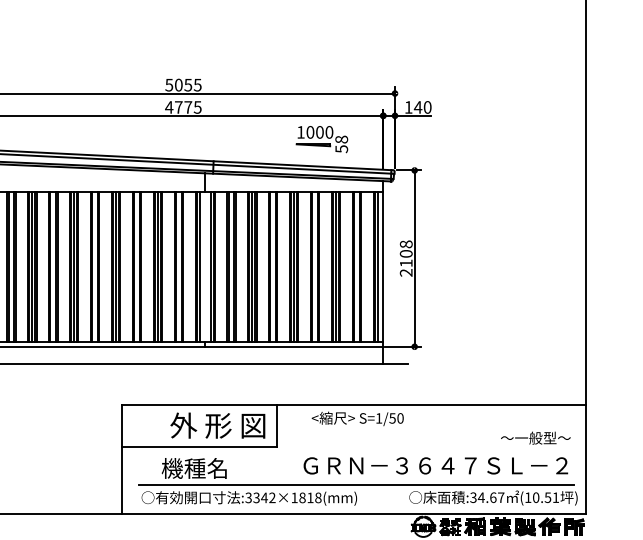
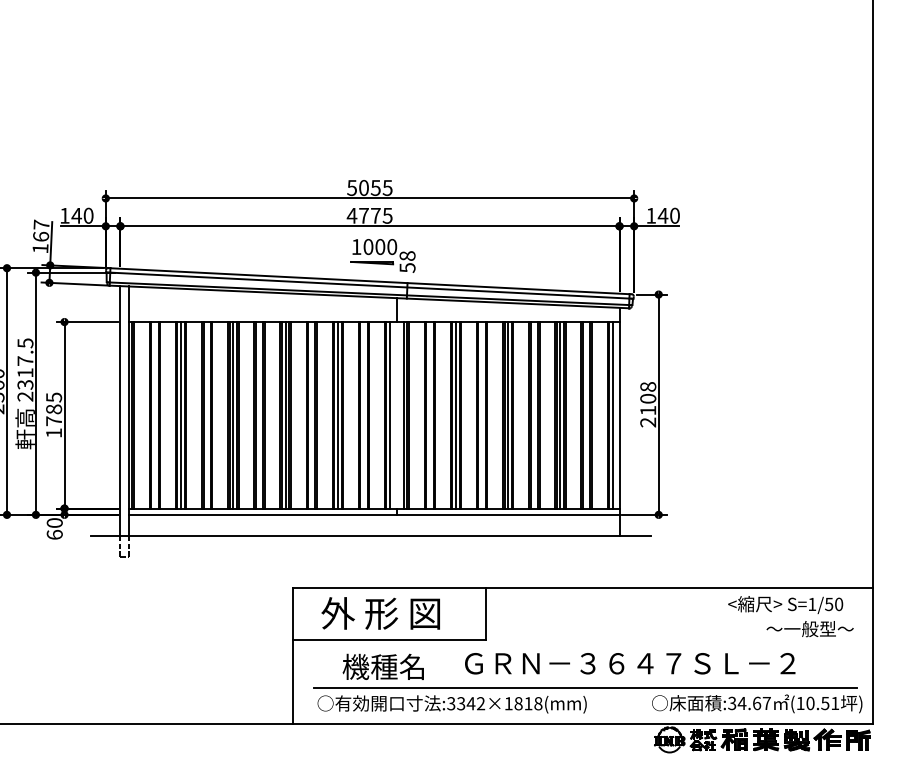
part: (321, 139) -> (382, 255), moved
text: (357, 418) -> (785, 604), moved
text: (217, 425) -> (380, 613), moved
text: (436, 465) -> (630, 663), moved

